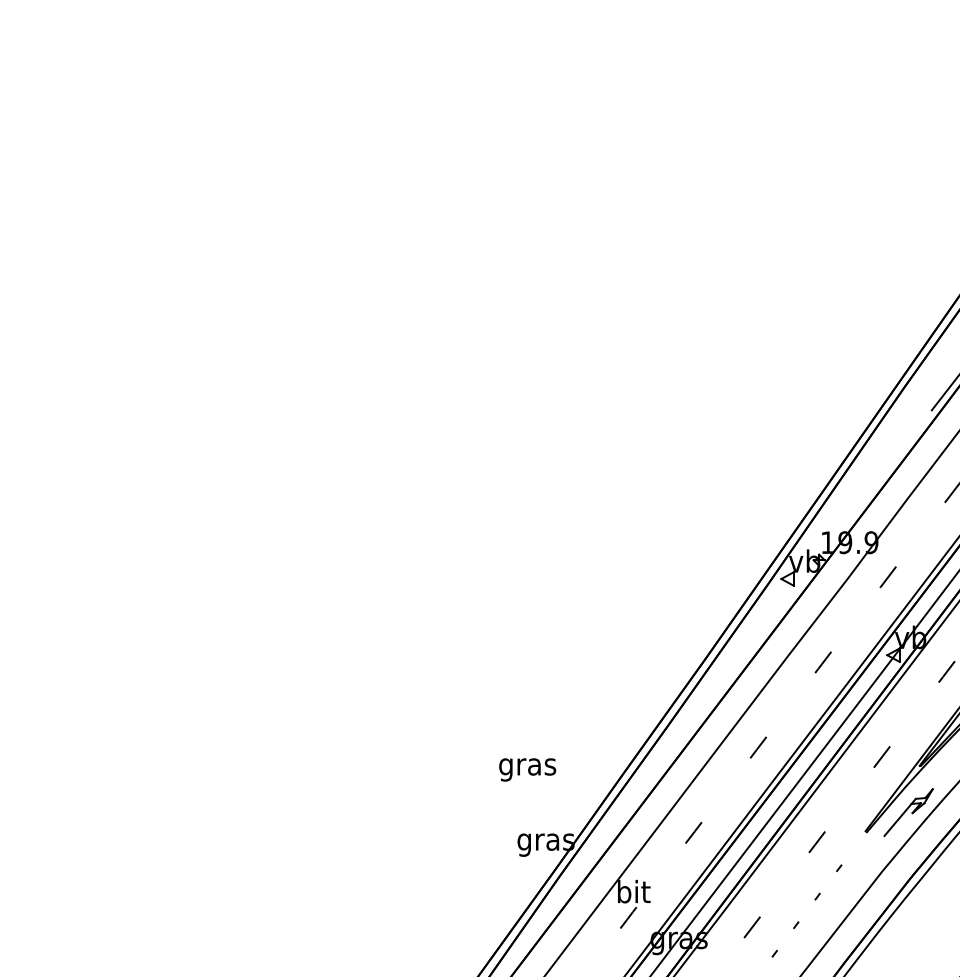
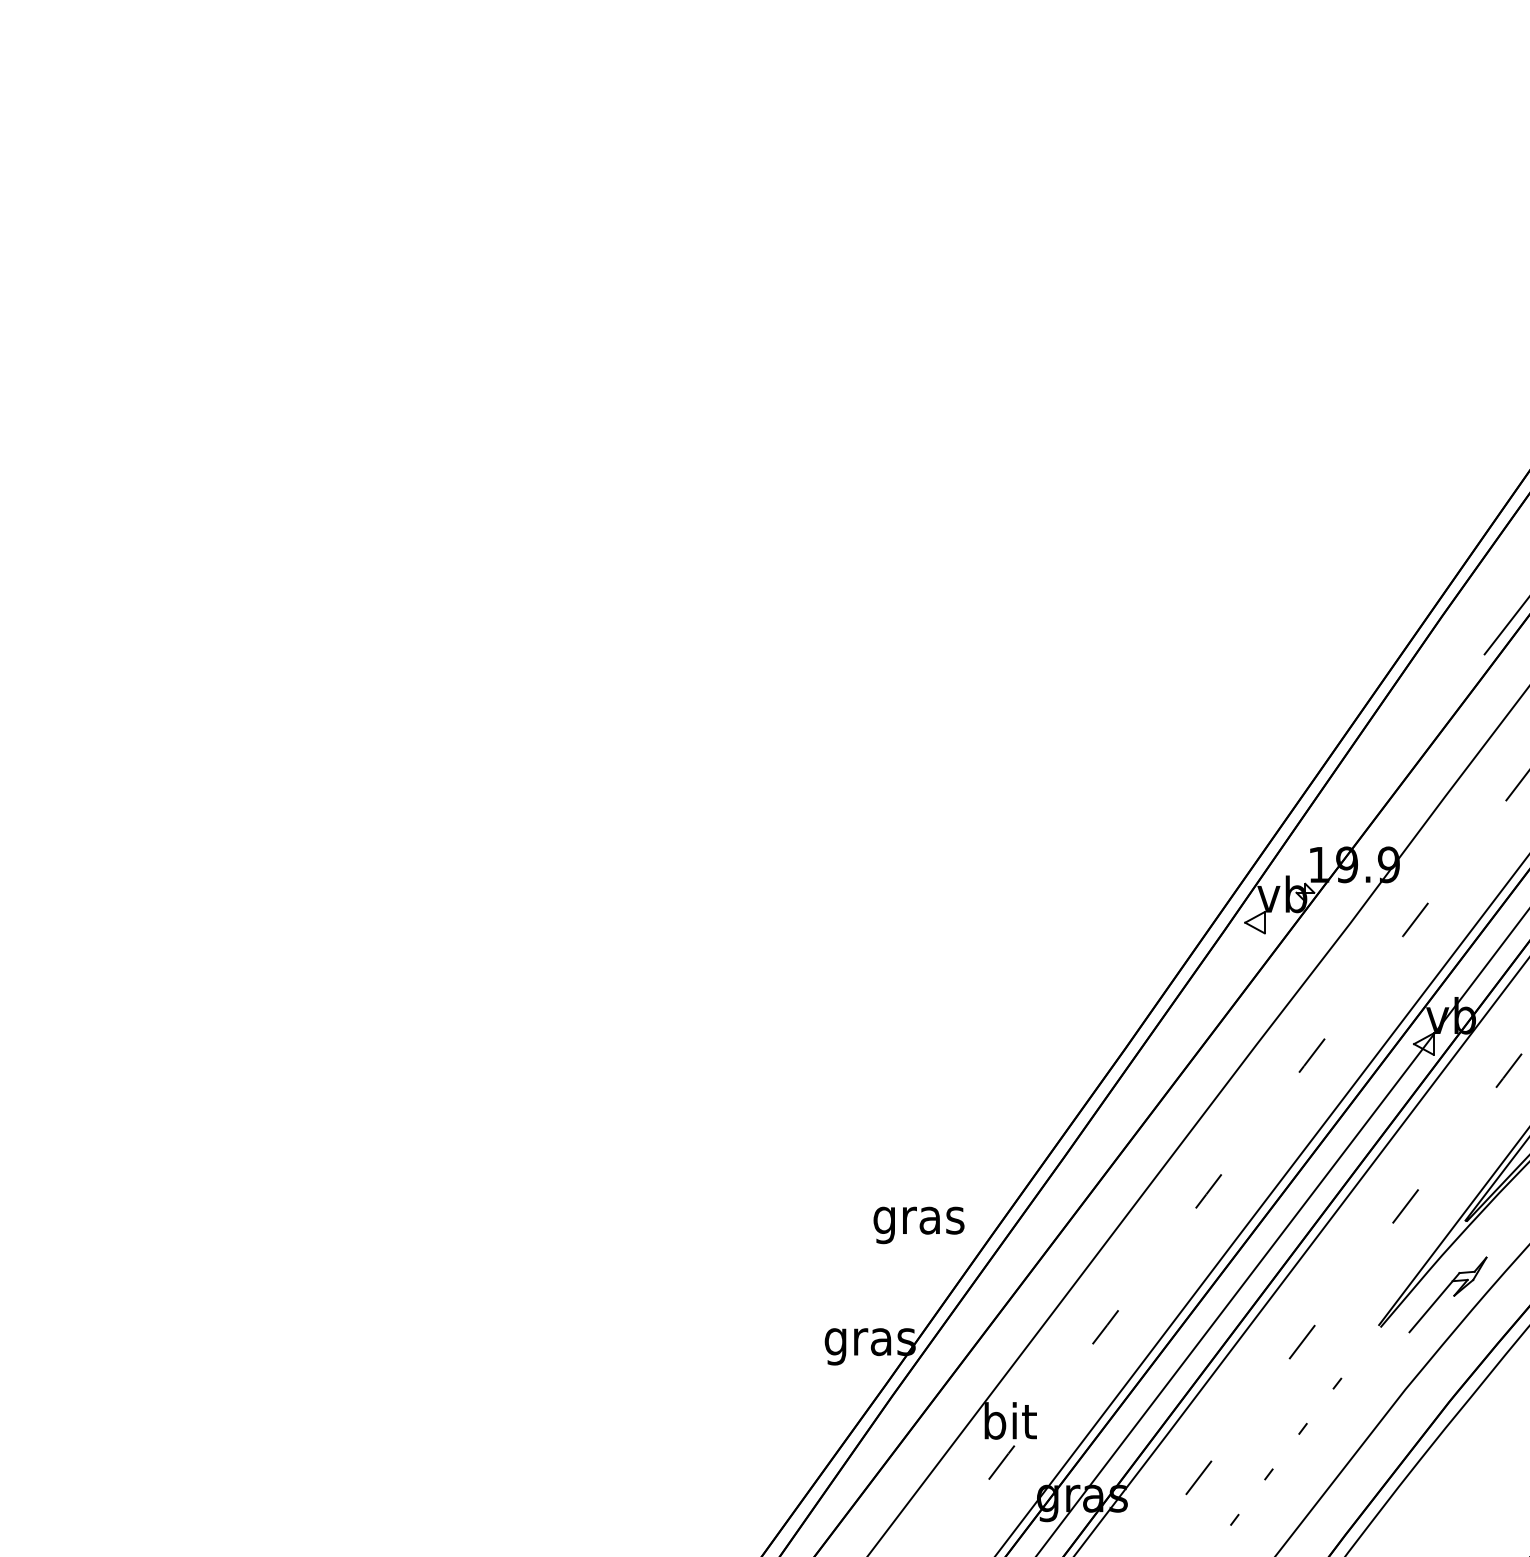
text: (527, 769) -> (918, 1224), moved

